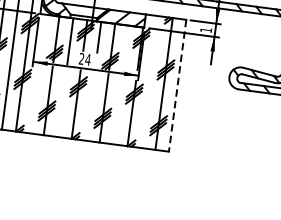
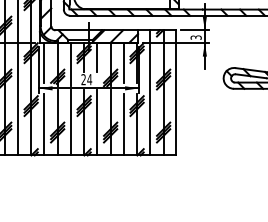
text: (205, 29) -> (195, 37), 1 -> 3
line: (42, 35) -> (44, 62), added
line: (126, 46) -> (123, 62), added
line: (150, 81) -> (150, 92), added
line: (177, 85) -> (176, 92), dashed -> solid
line: (34, 100) -> (44, 124), added
line: (61, 102) -> (70, 122), added
line: (90, 105) -> (97, 122), added
line: (117, 111) -> (123, 124), added

